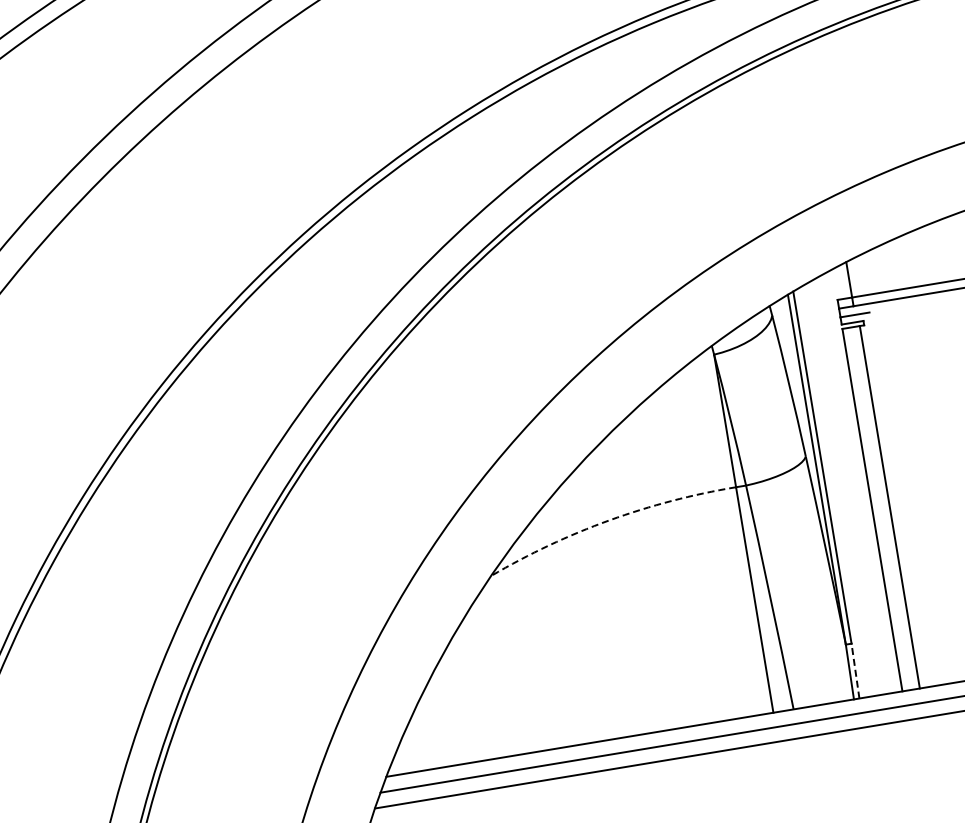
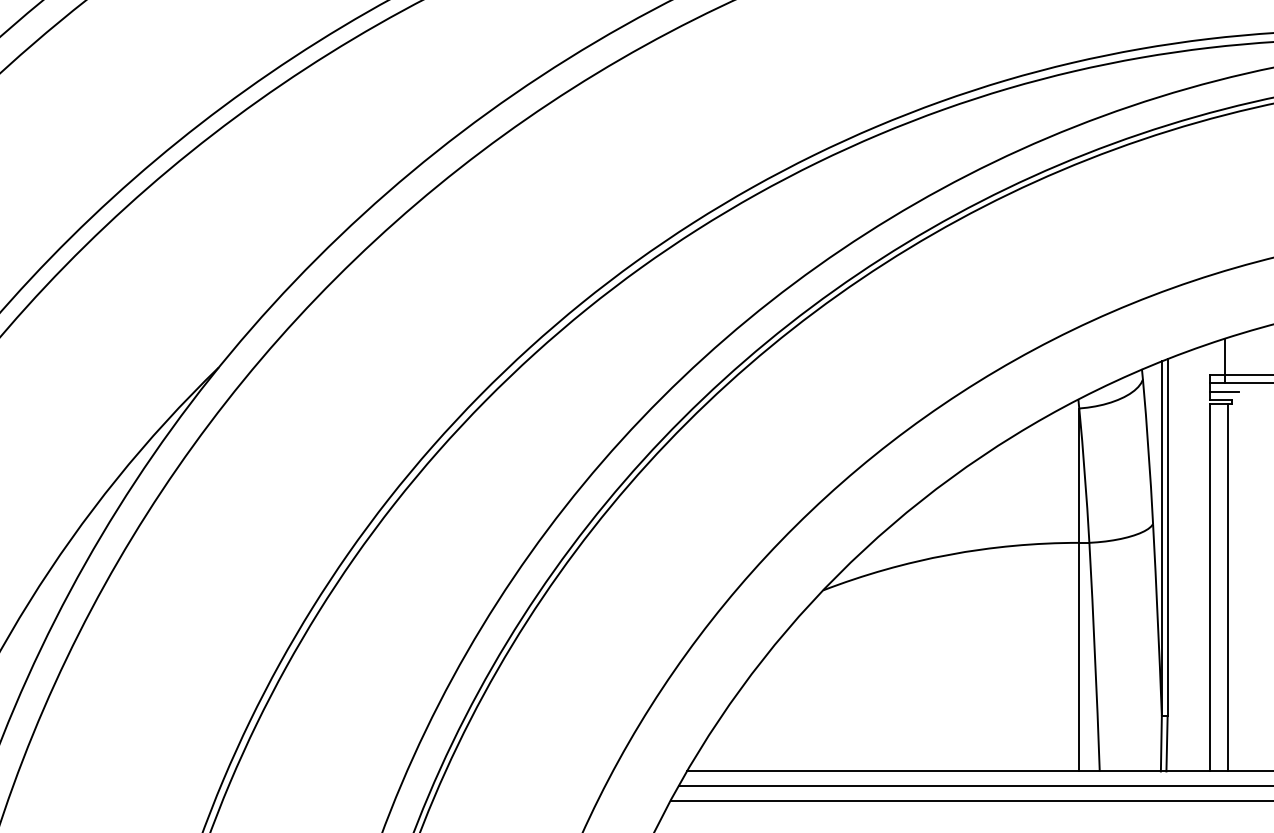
arc: (608, 520) -> (948, 554), dashed -> solid
line: (855, 670) -> (1167, 743), dashed -> solid

